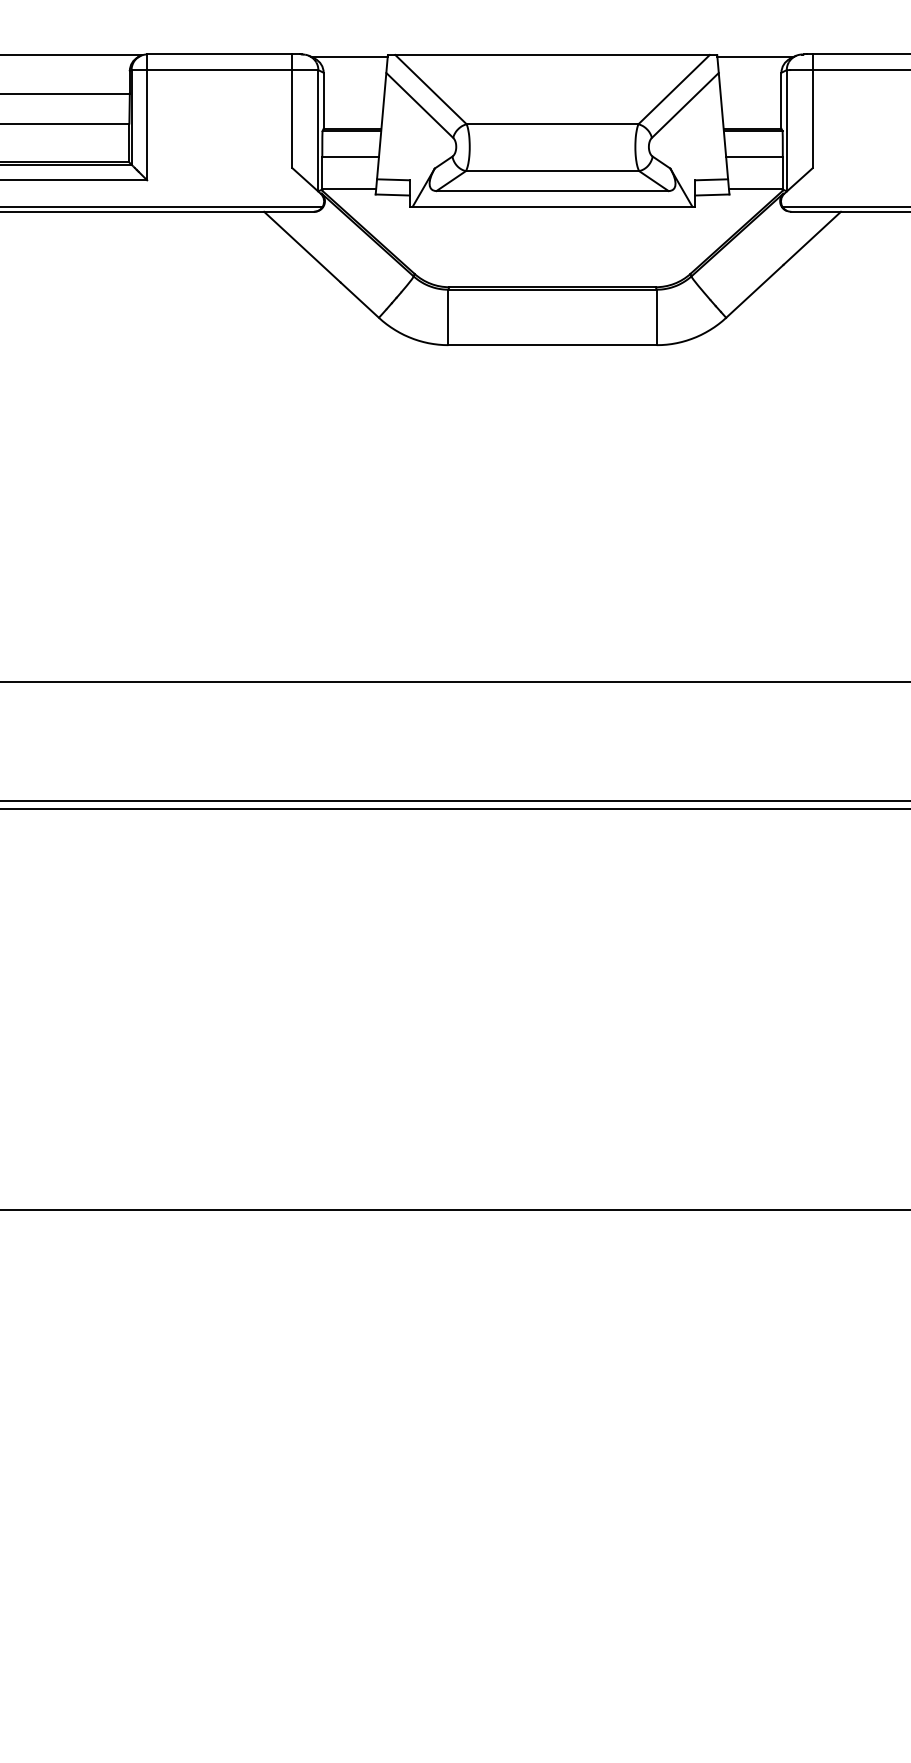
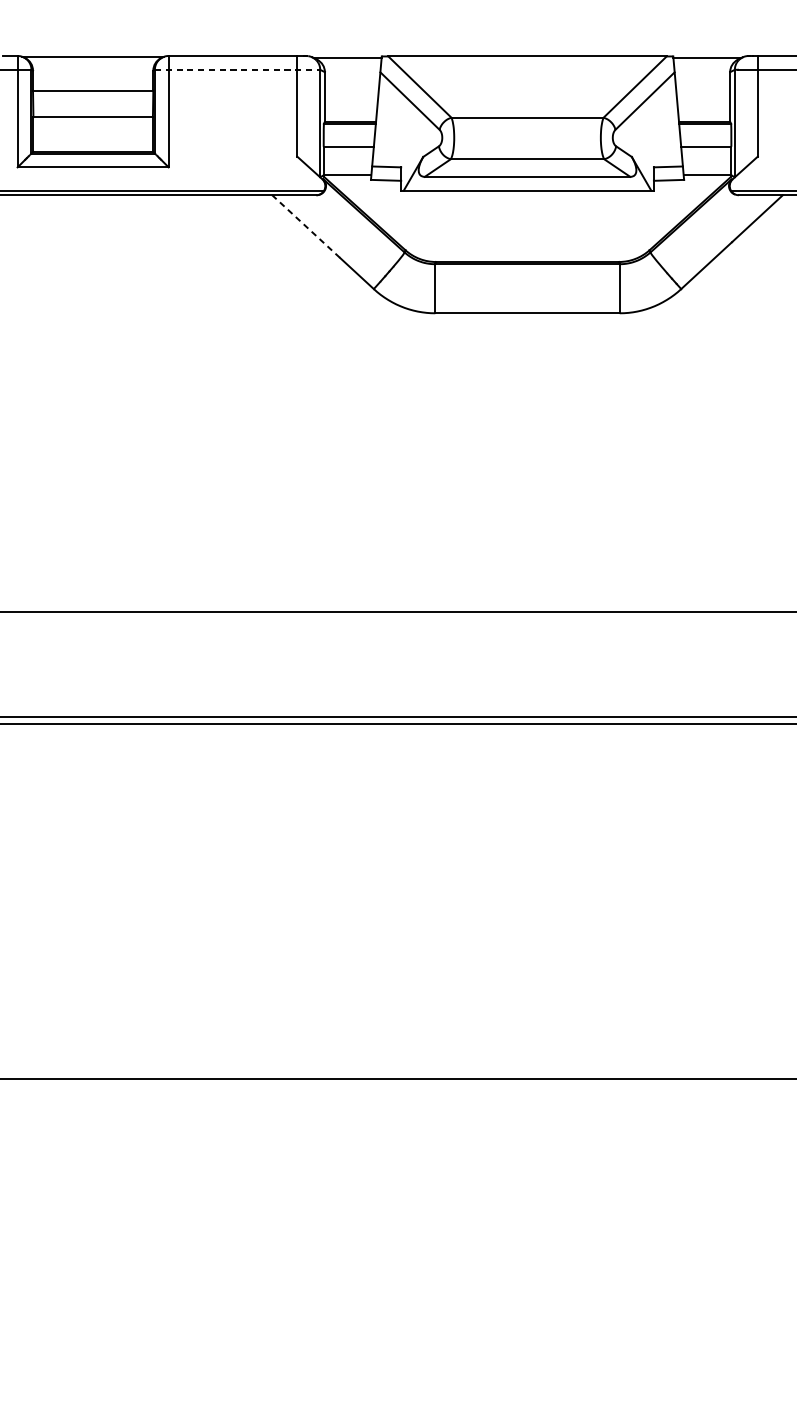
line: (224, 70) -> (237, 70), solid -> dashed
line: (302, 246) -> (306, 225), solid -> dashed

